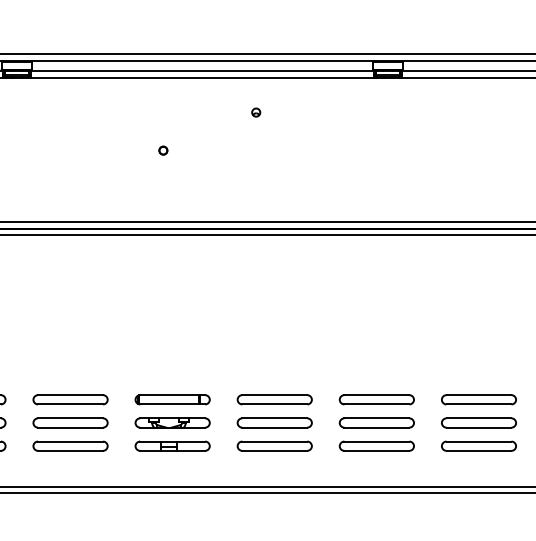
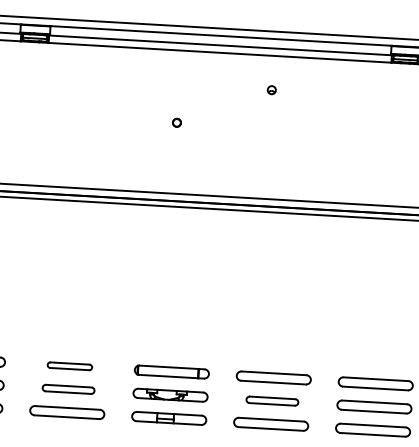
part: (70, 399) -> (69, 365), size x0.6
part: (70, 422) -> (68, 388), size x0.7
part: (274, 422) -> (272, 400), size x0.7

